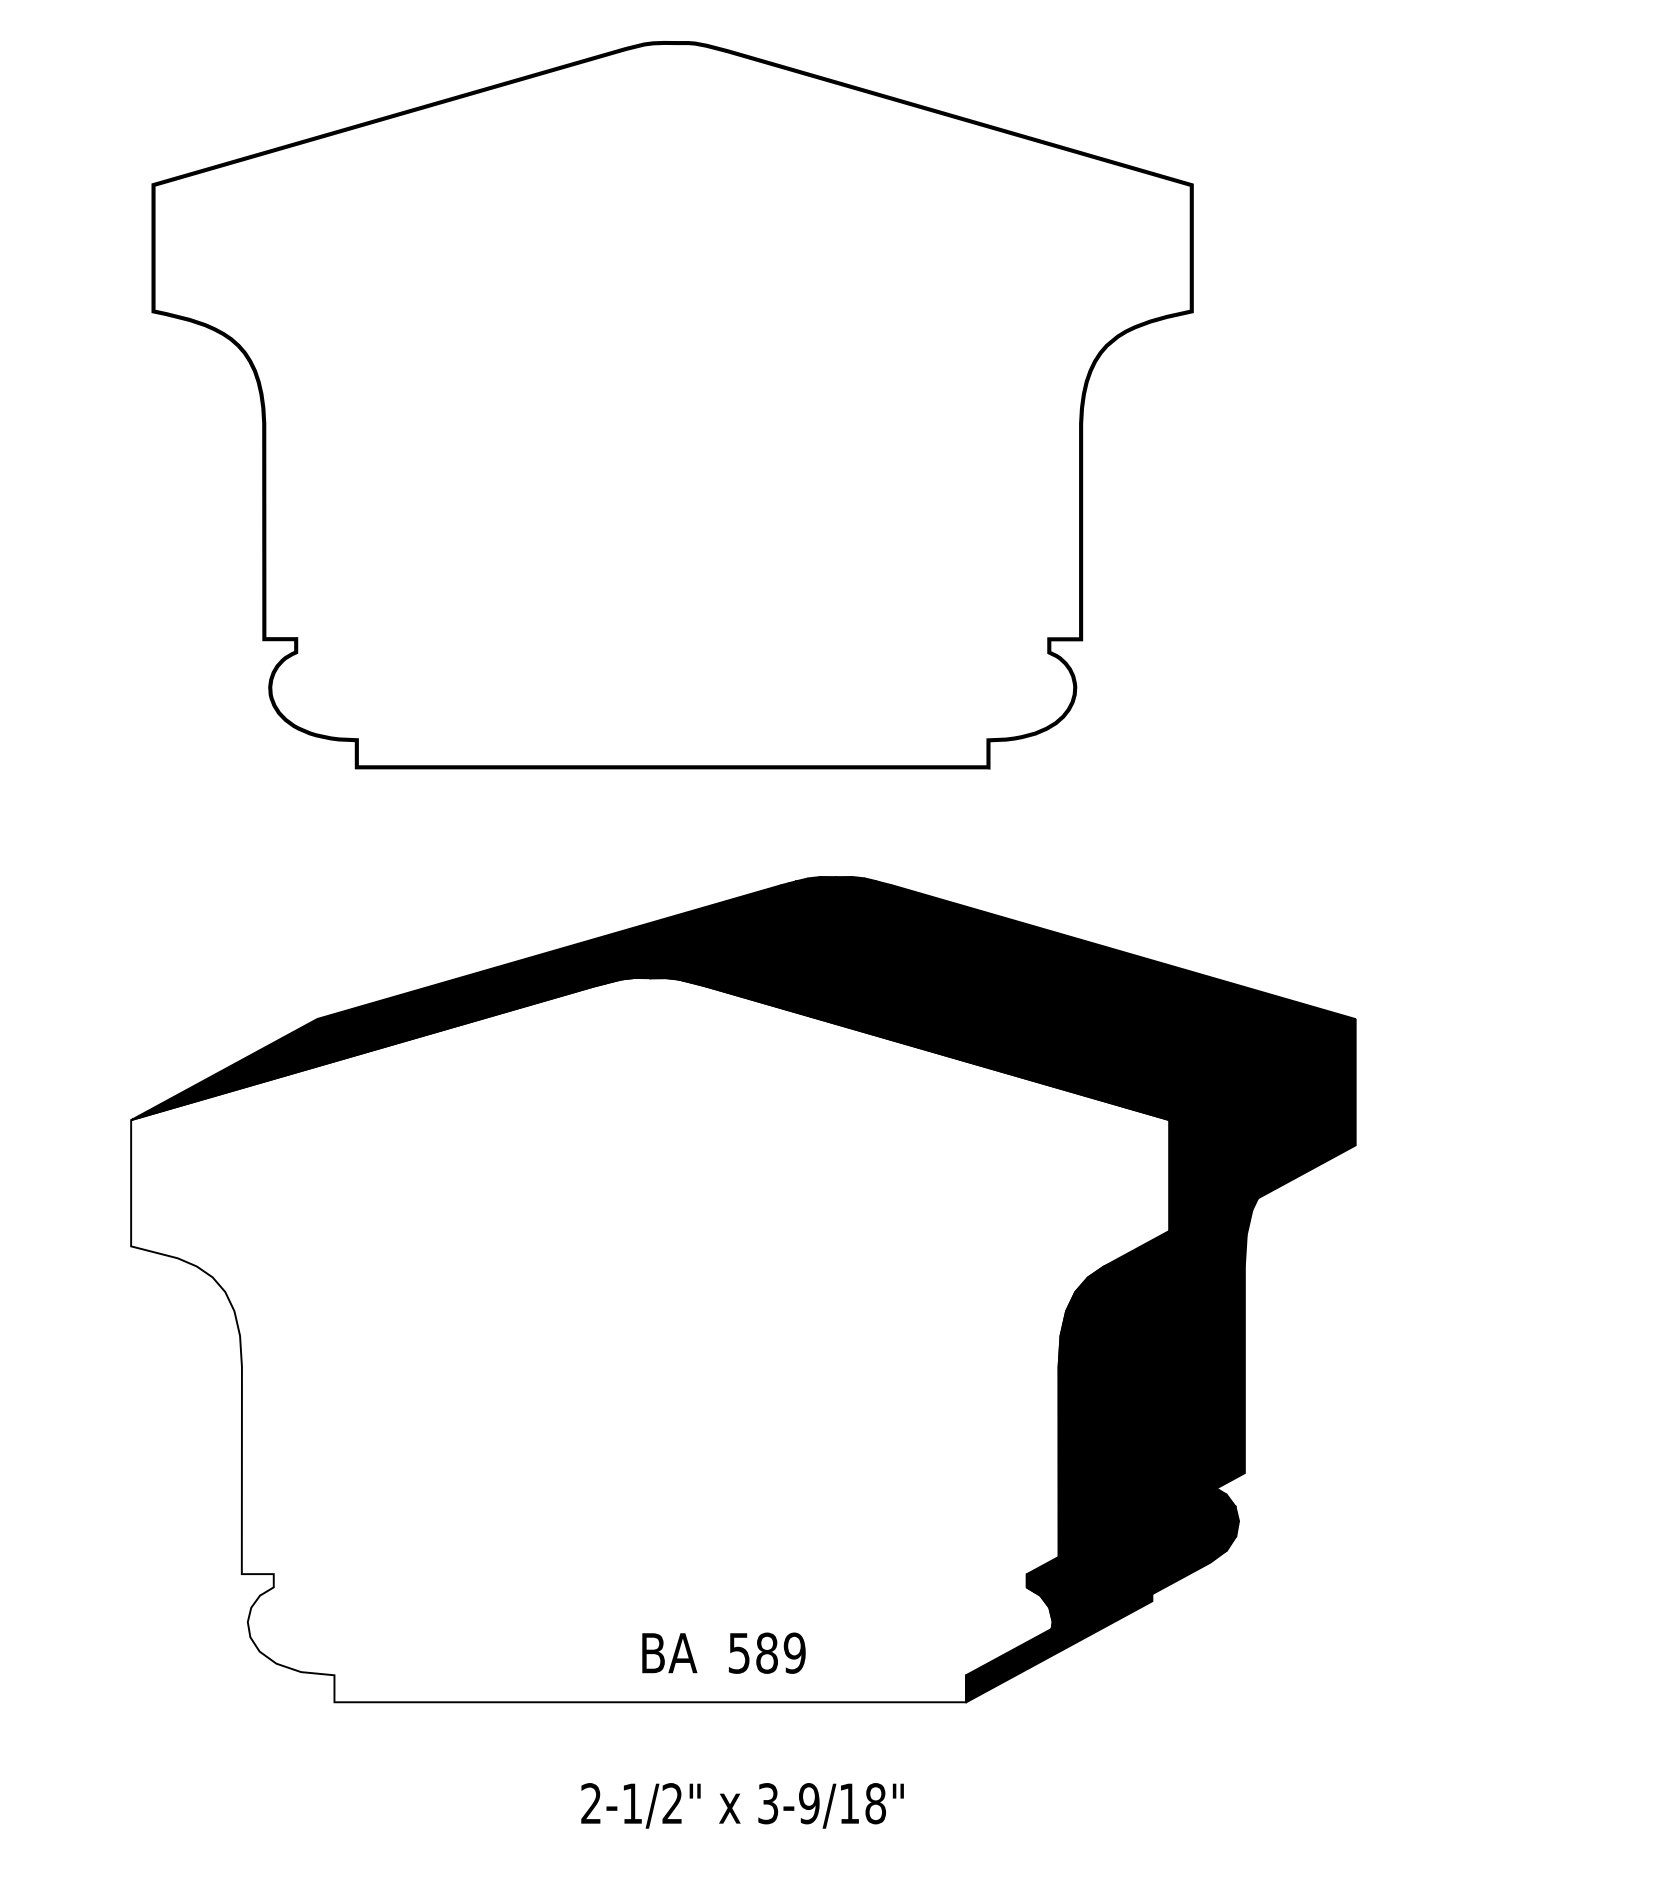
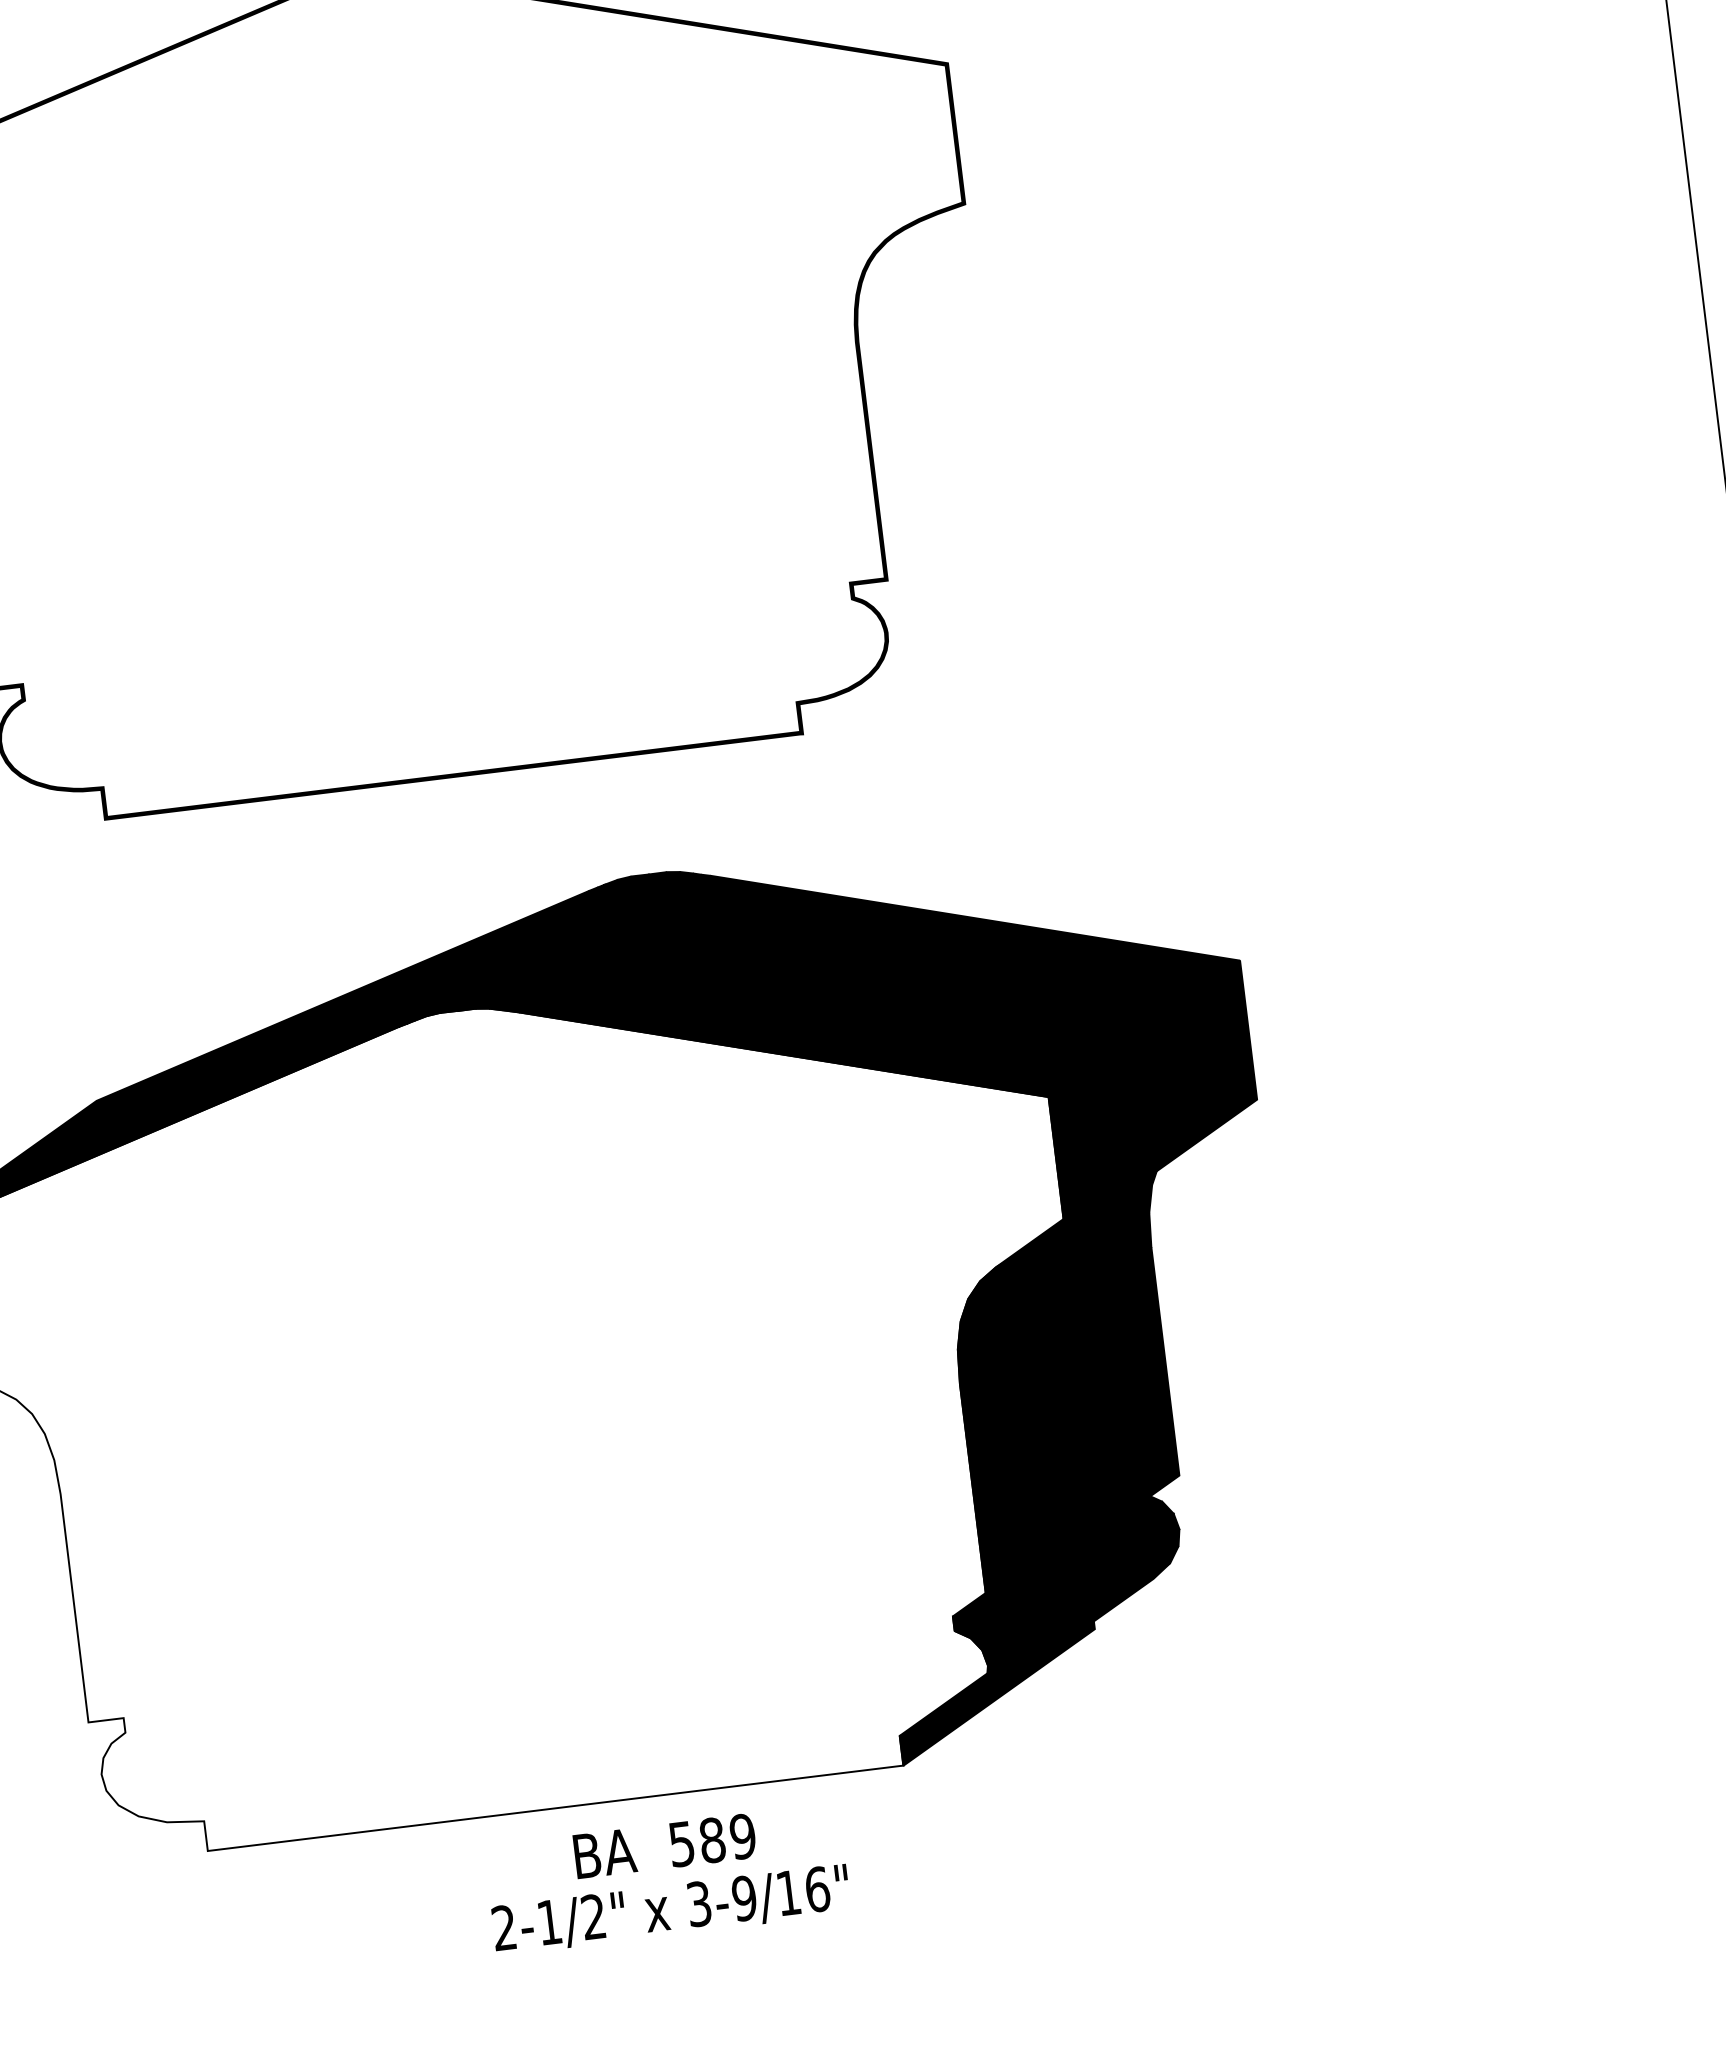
text: (723, 1652) -> (664, 1845), moved
text: (875, 1803) -> (817, 1889), 3-9/18" -> 3-9/16"

